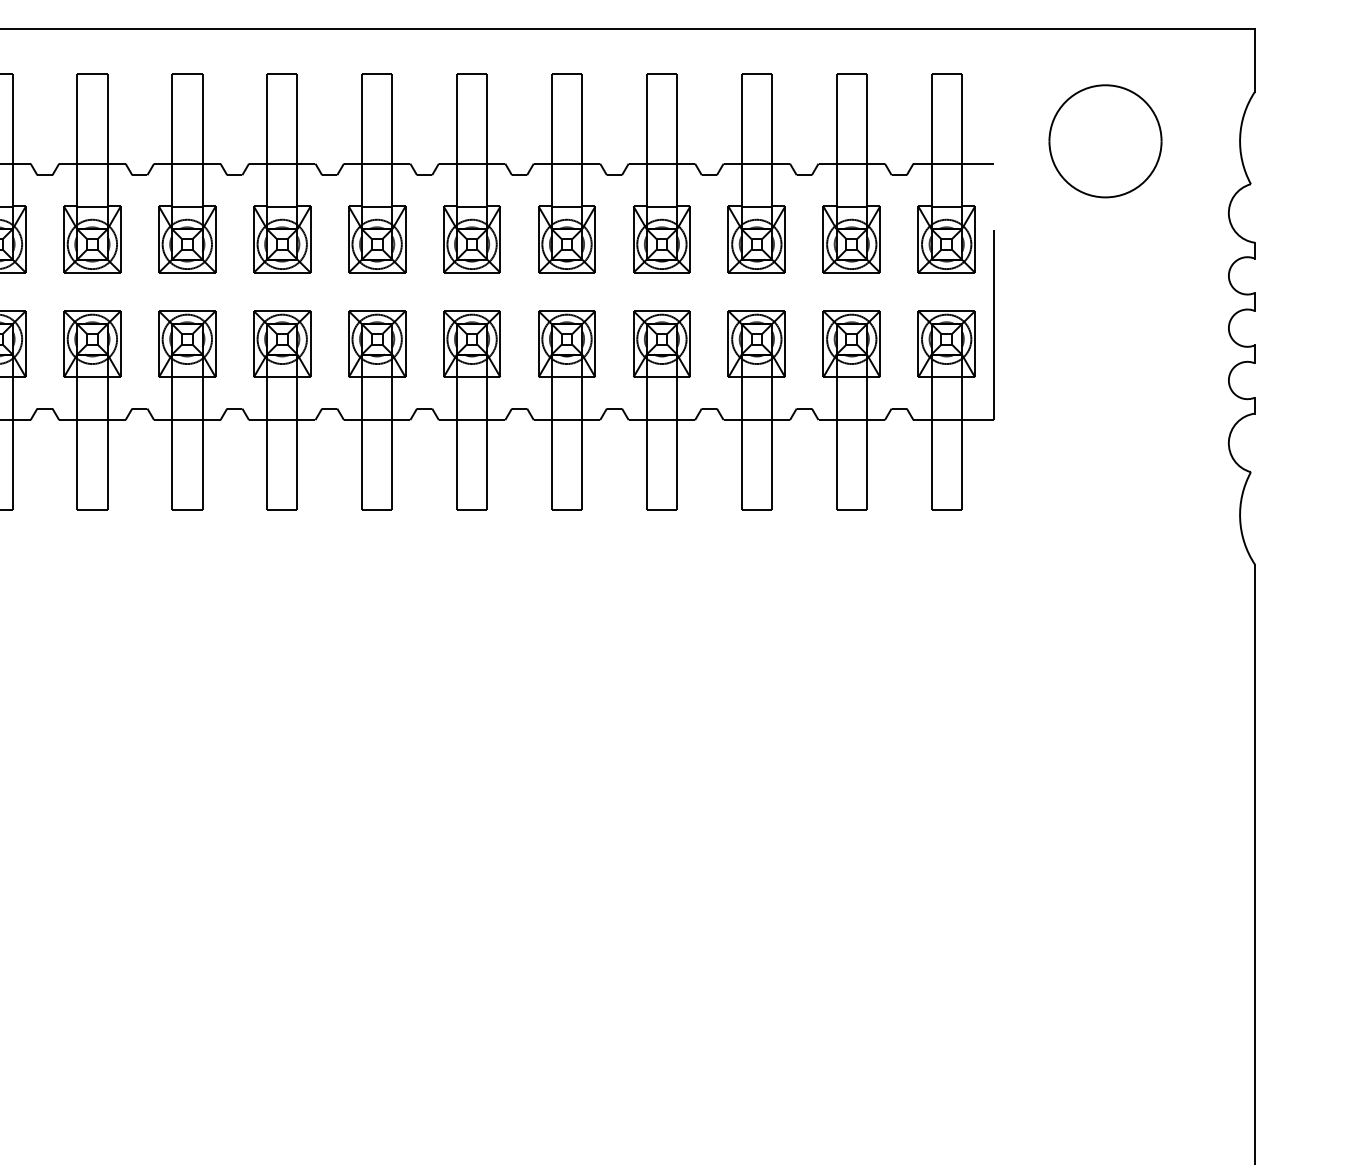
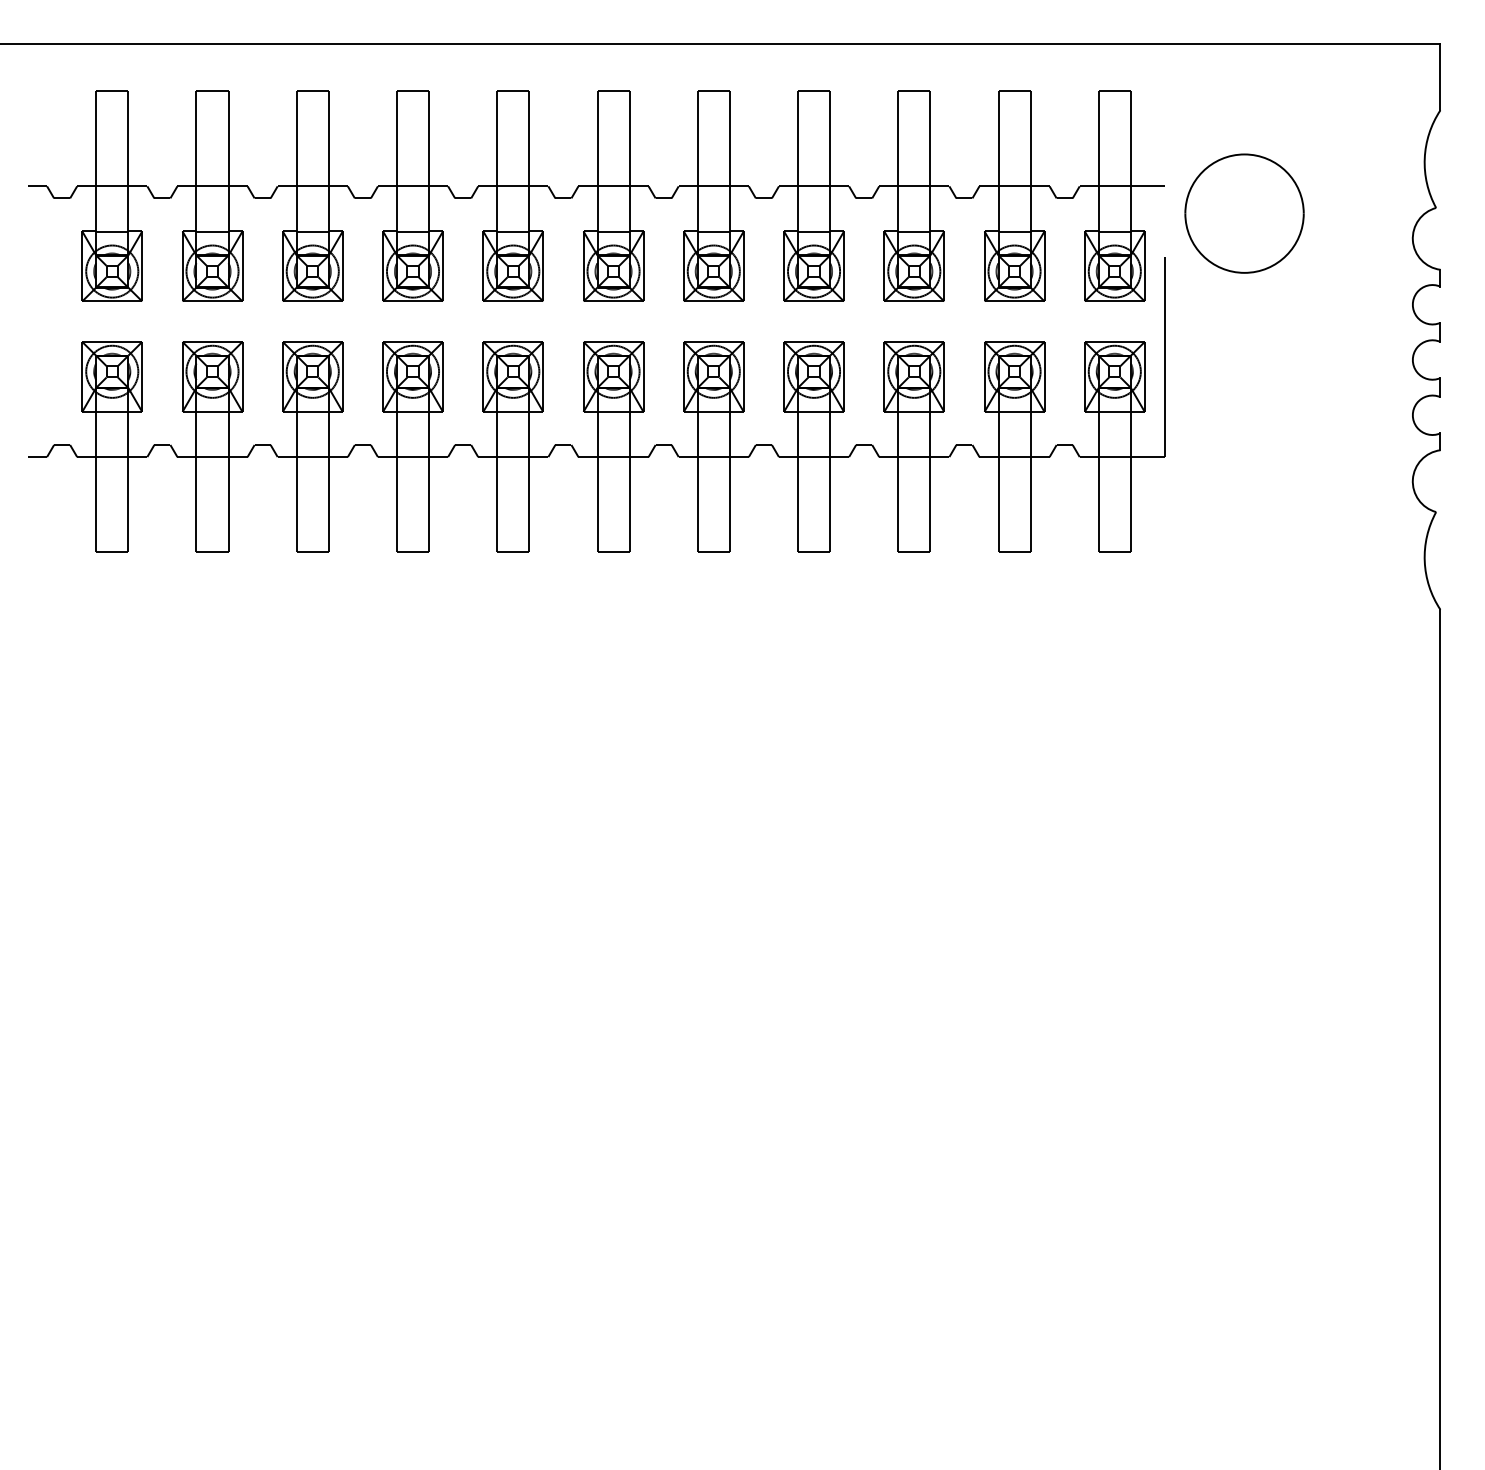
part: (1105, 141) -> (1244, 213), moved

